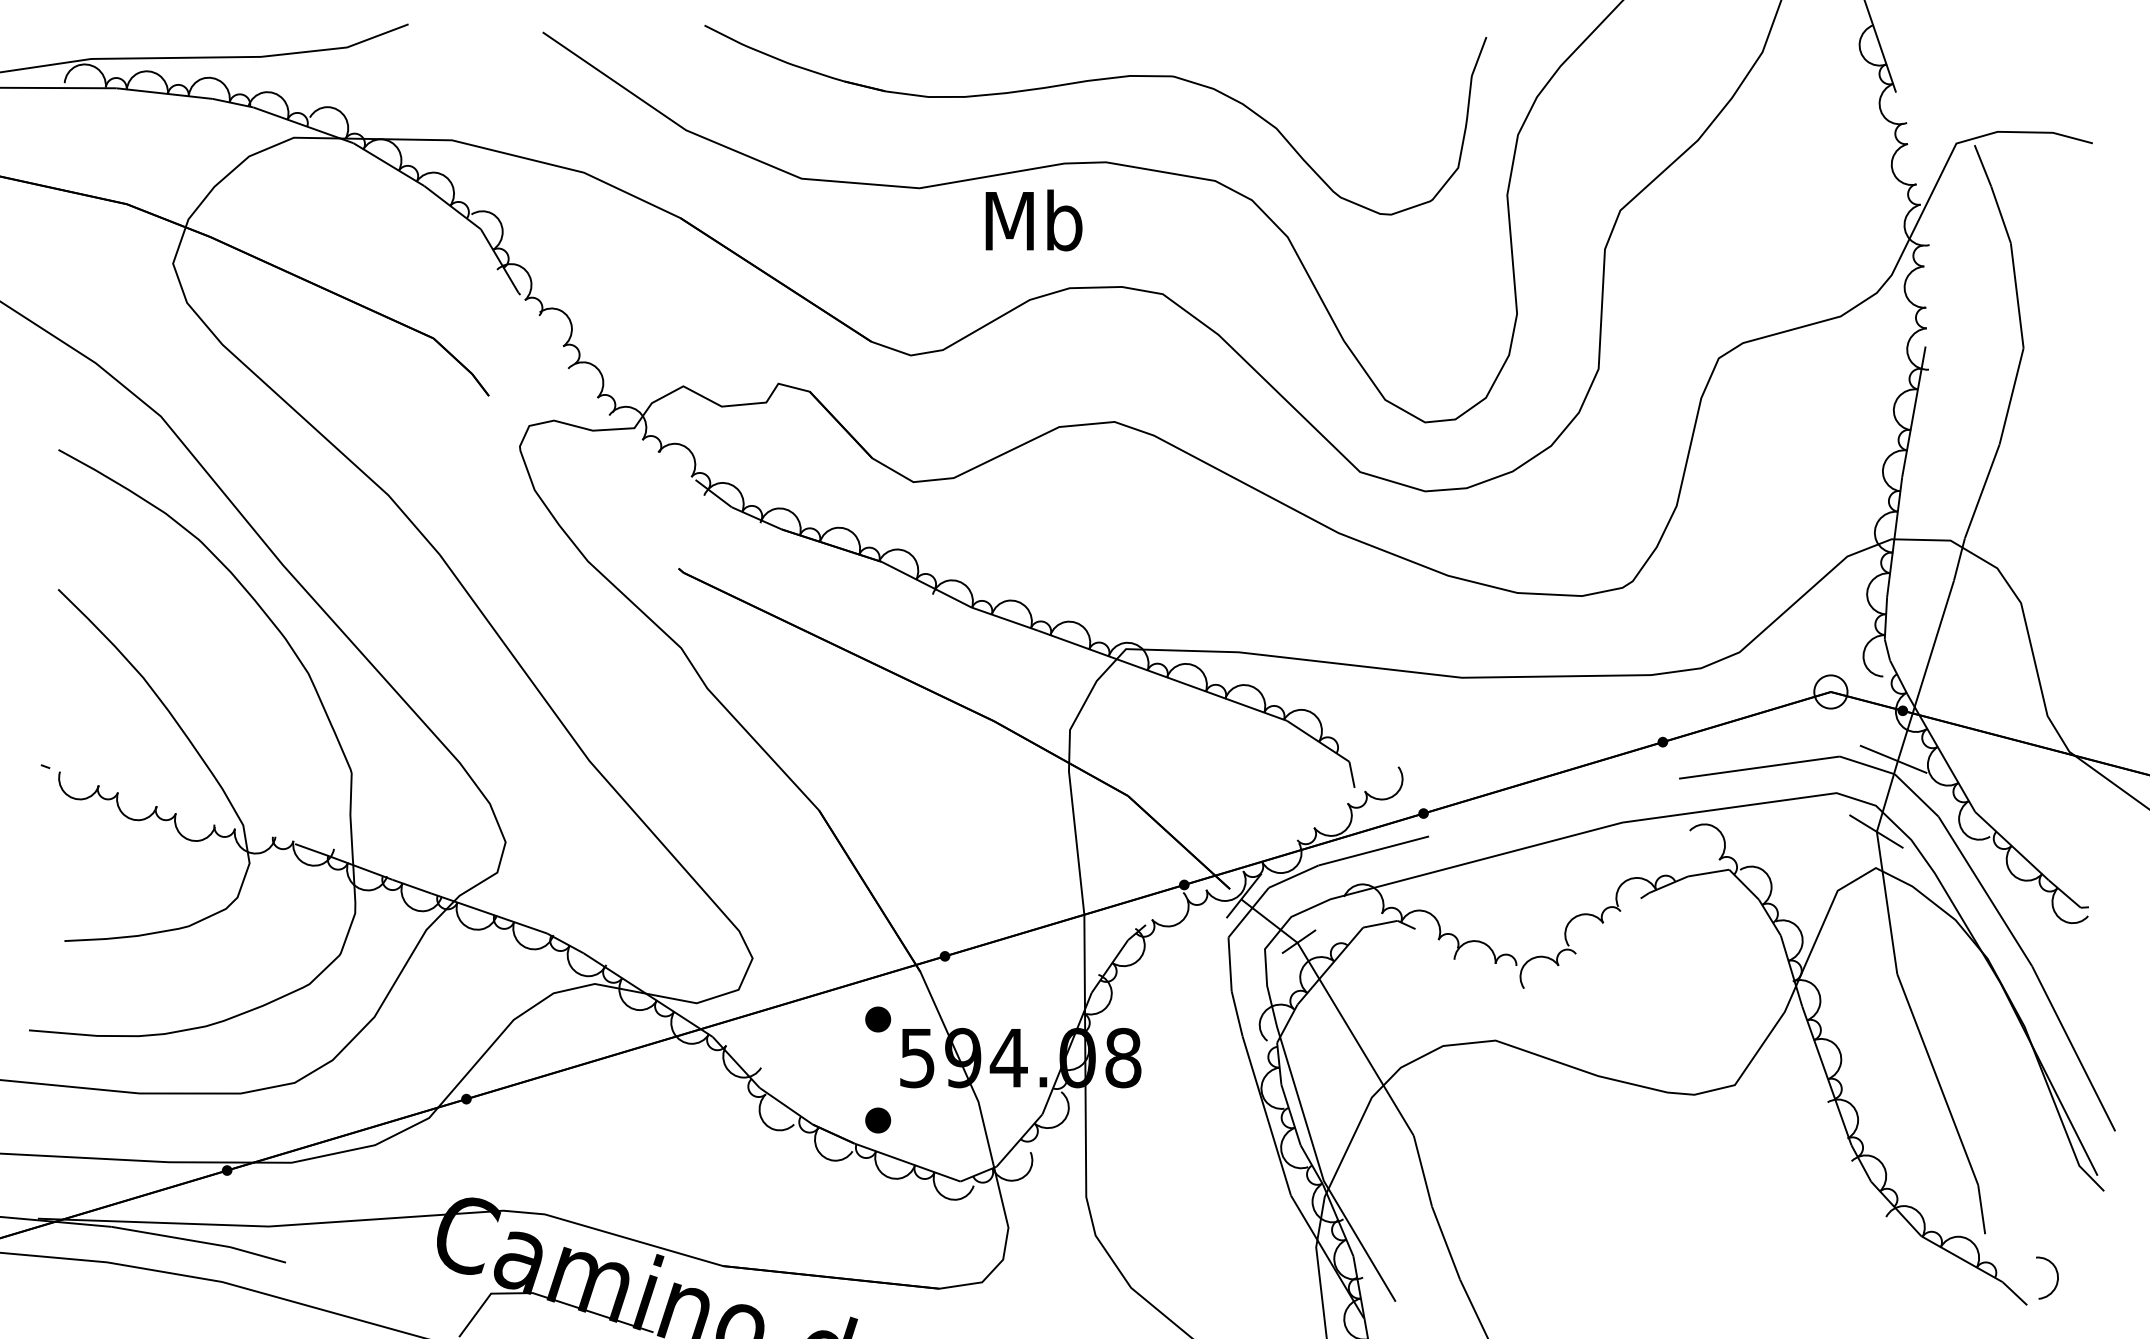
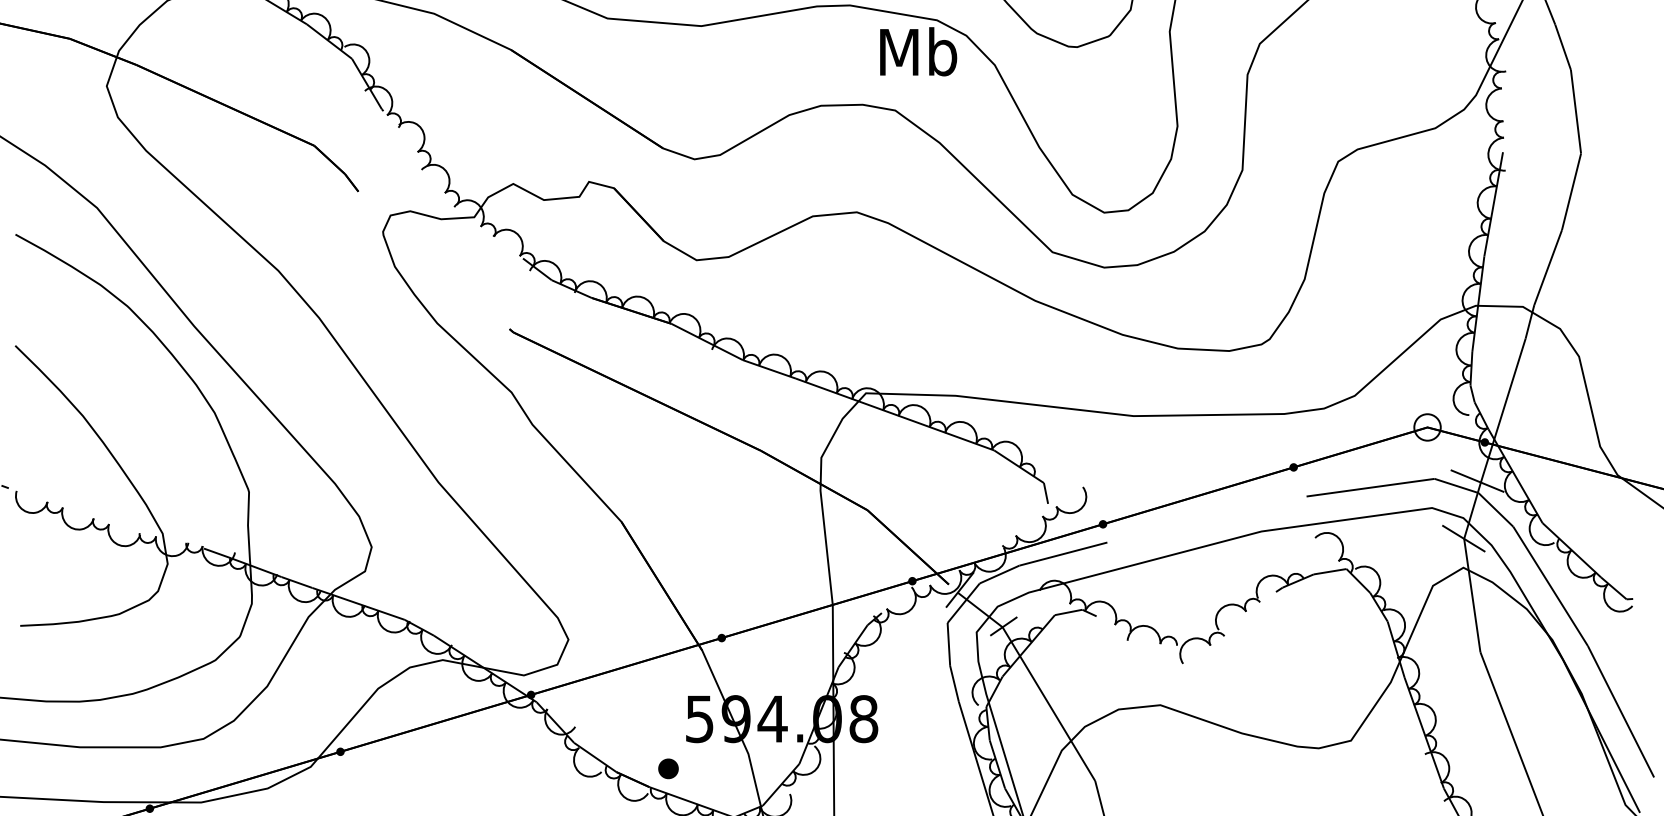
text: (1033, 220) -> (918, 51), moved
part: (878, 1019) -> (668, 688), removed
fill: (705, 1027) -> (530, 694), added

